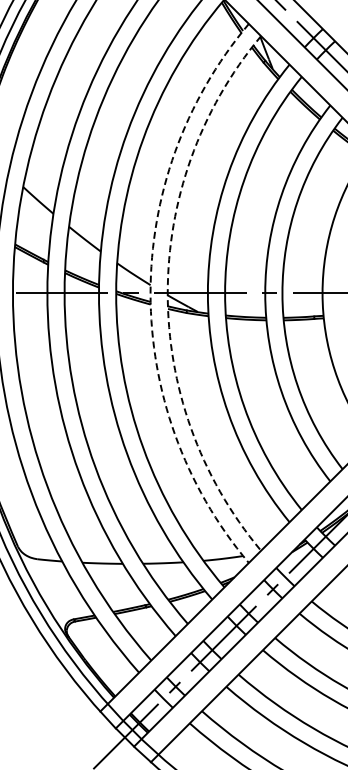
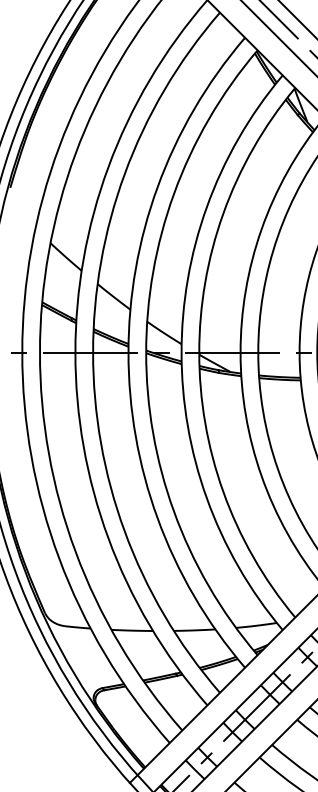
arc: (150, 293) -> (181, 352), dashed -> solid
arc: (167, 293) -> (198, 352), dashed -> solid

